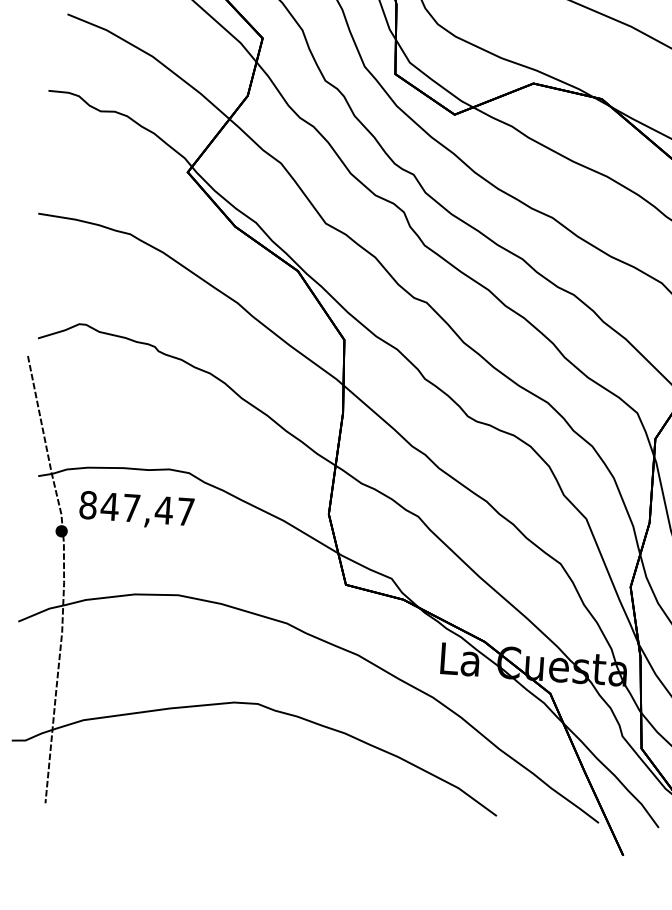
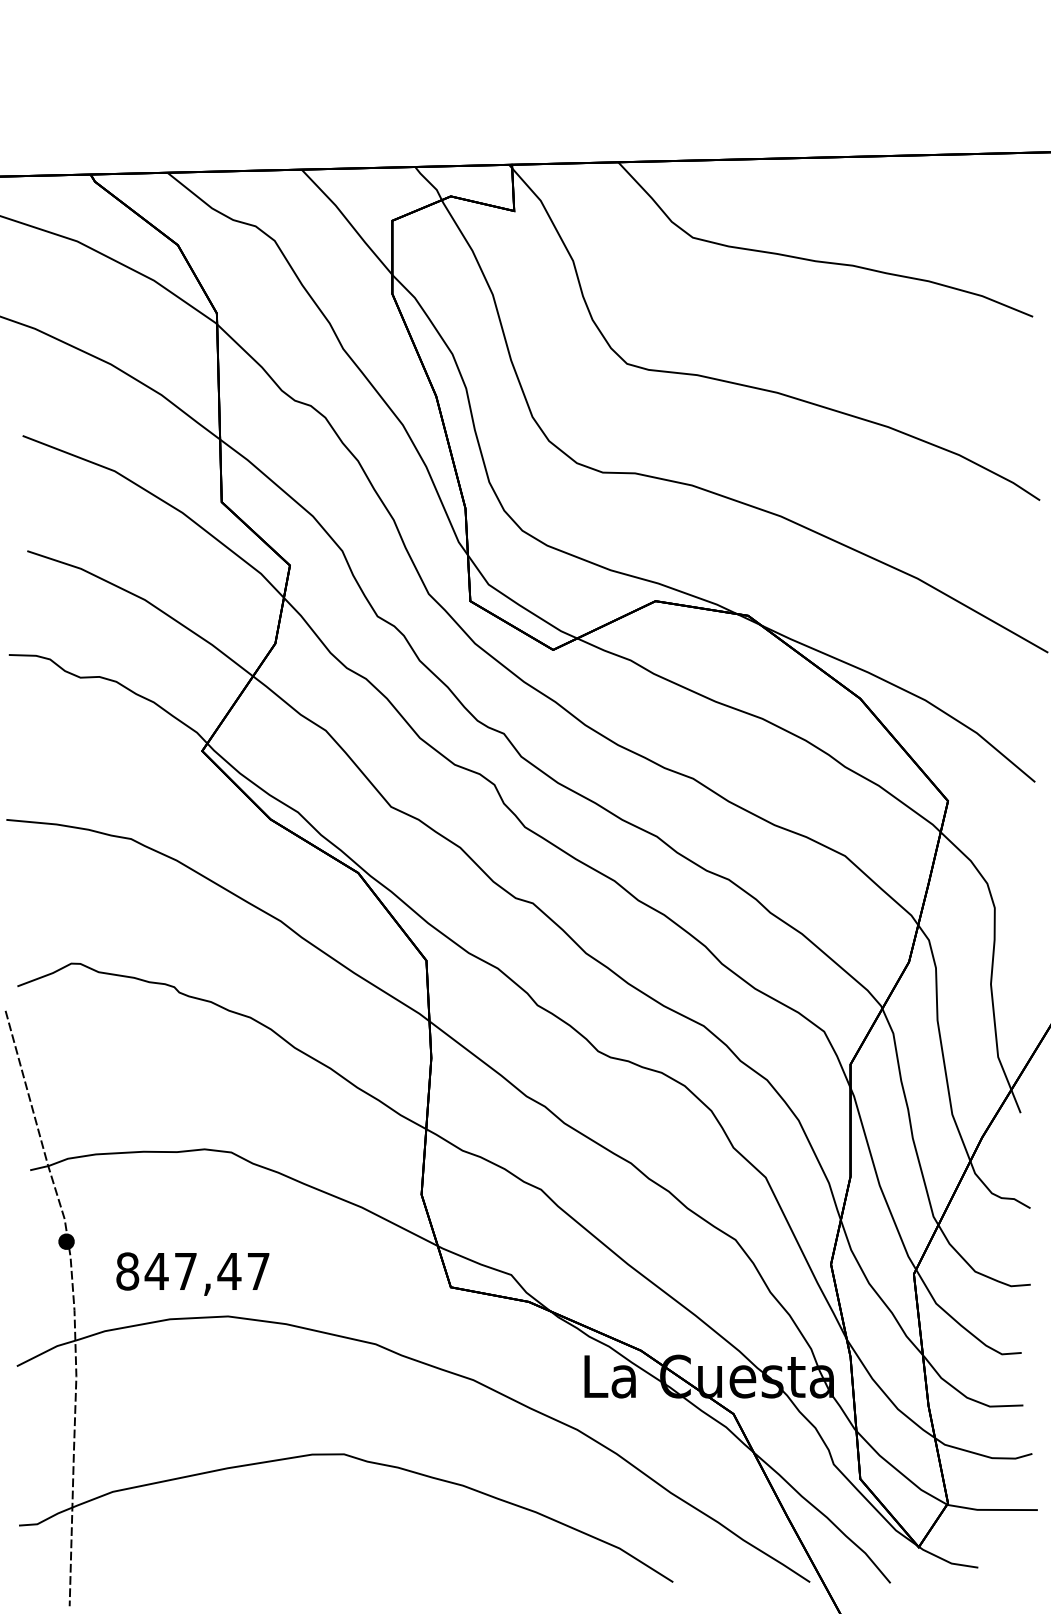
text: (136, 510) -> (192, 1273), moved

